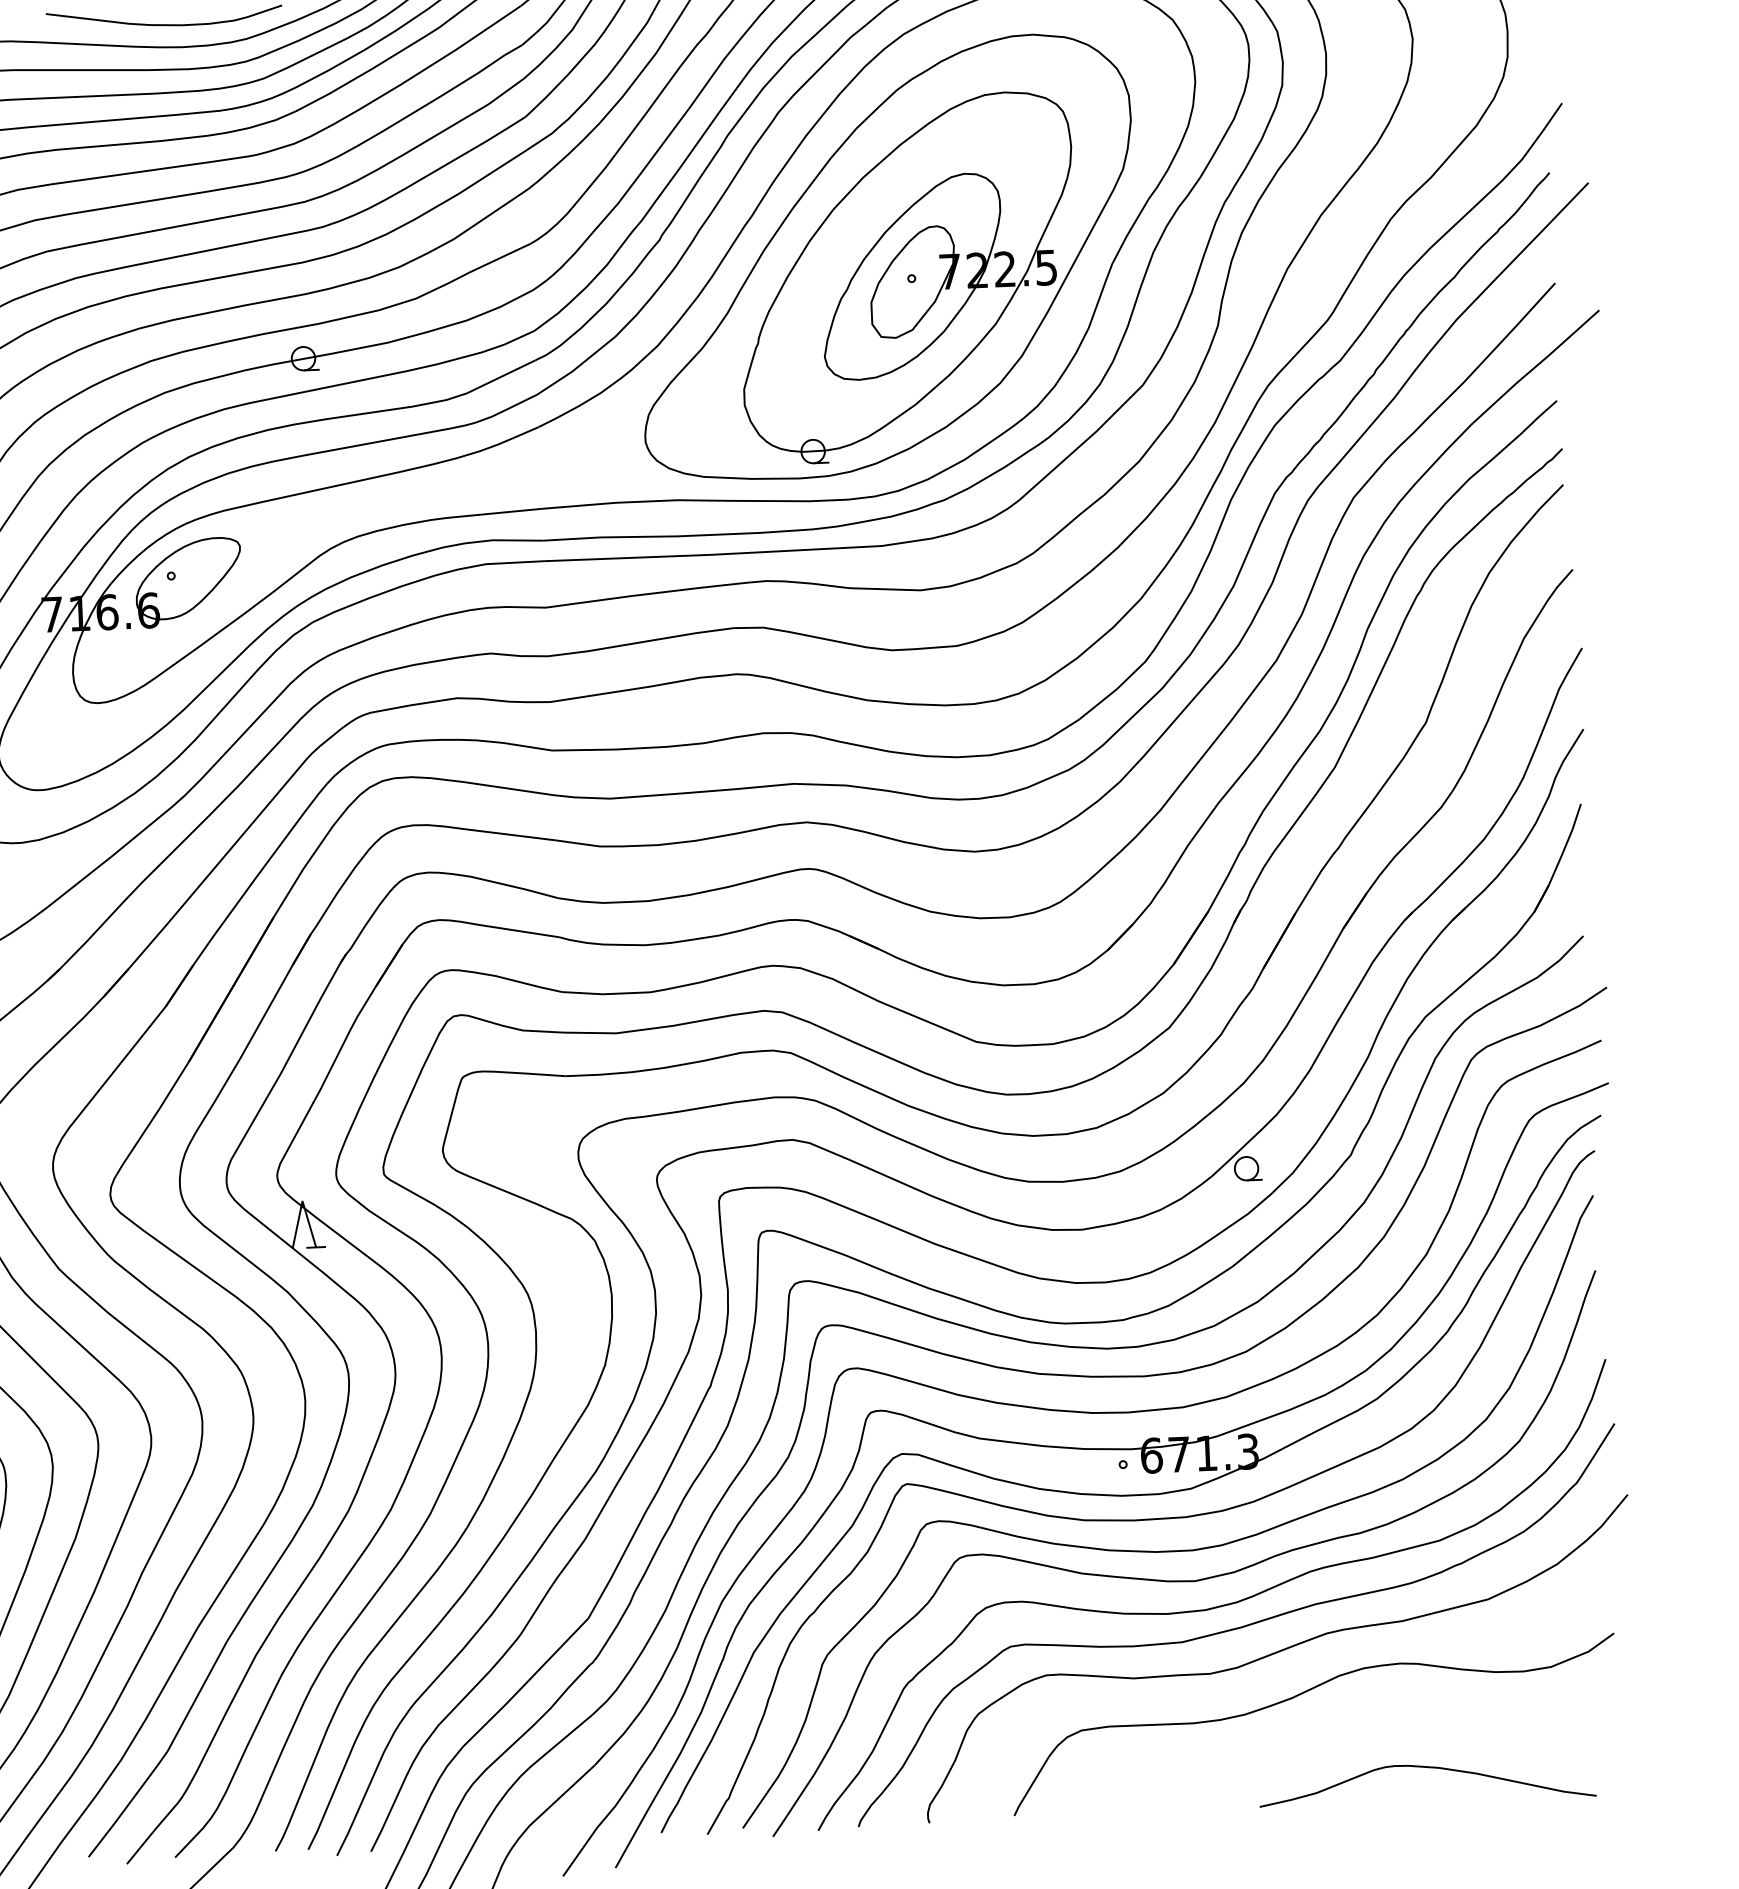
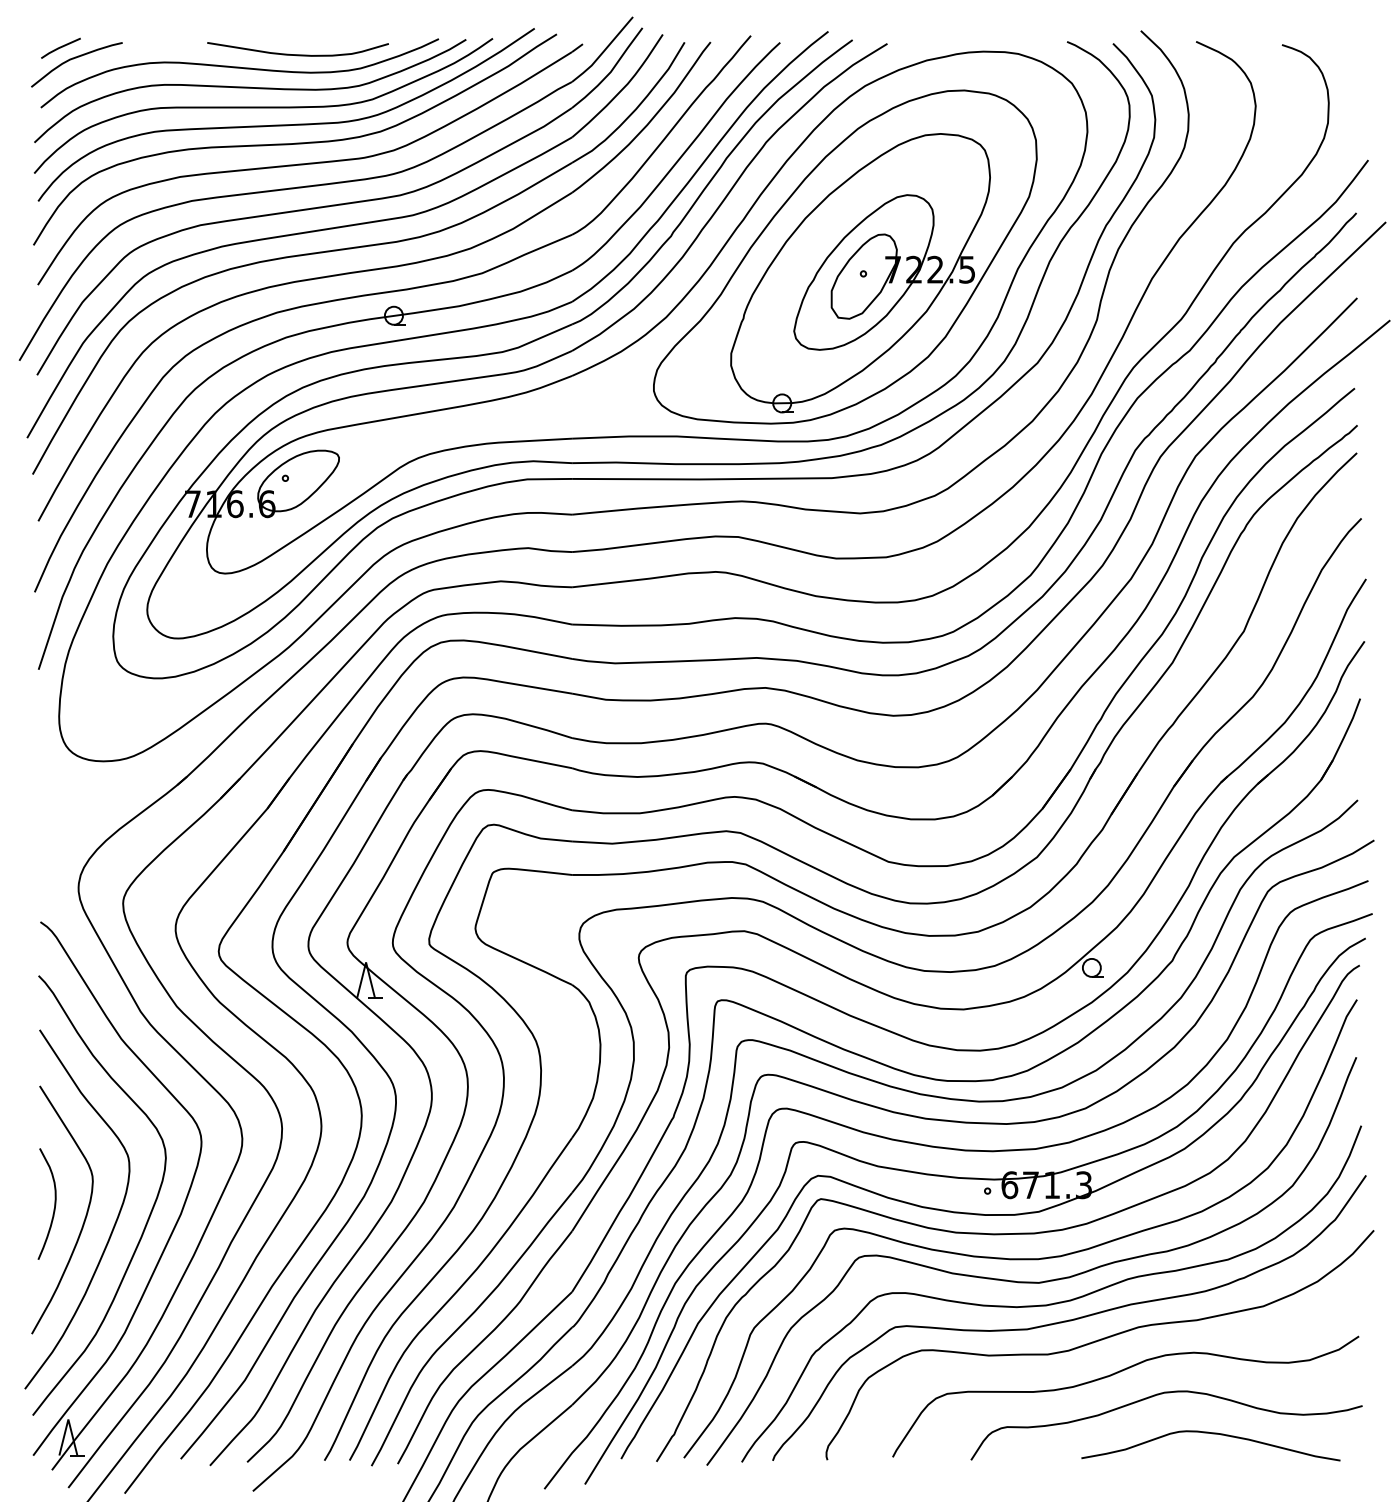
curve: (1352, 1722) -> (1155, 1396), added

